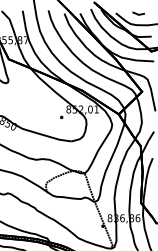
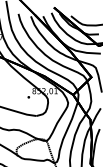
line: (138, 13) -> (88, 16), removed

